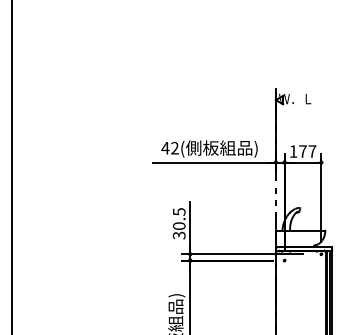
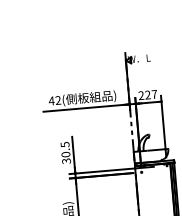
text: (297, 151) -> (144, 95), 177 -> 227

